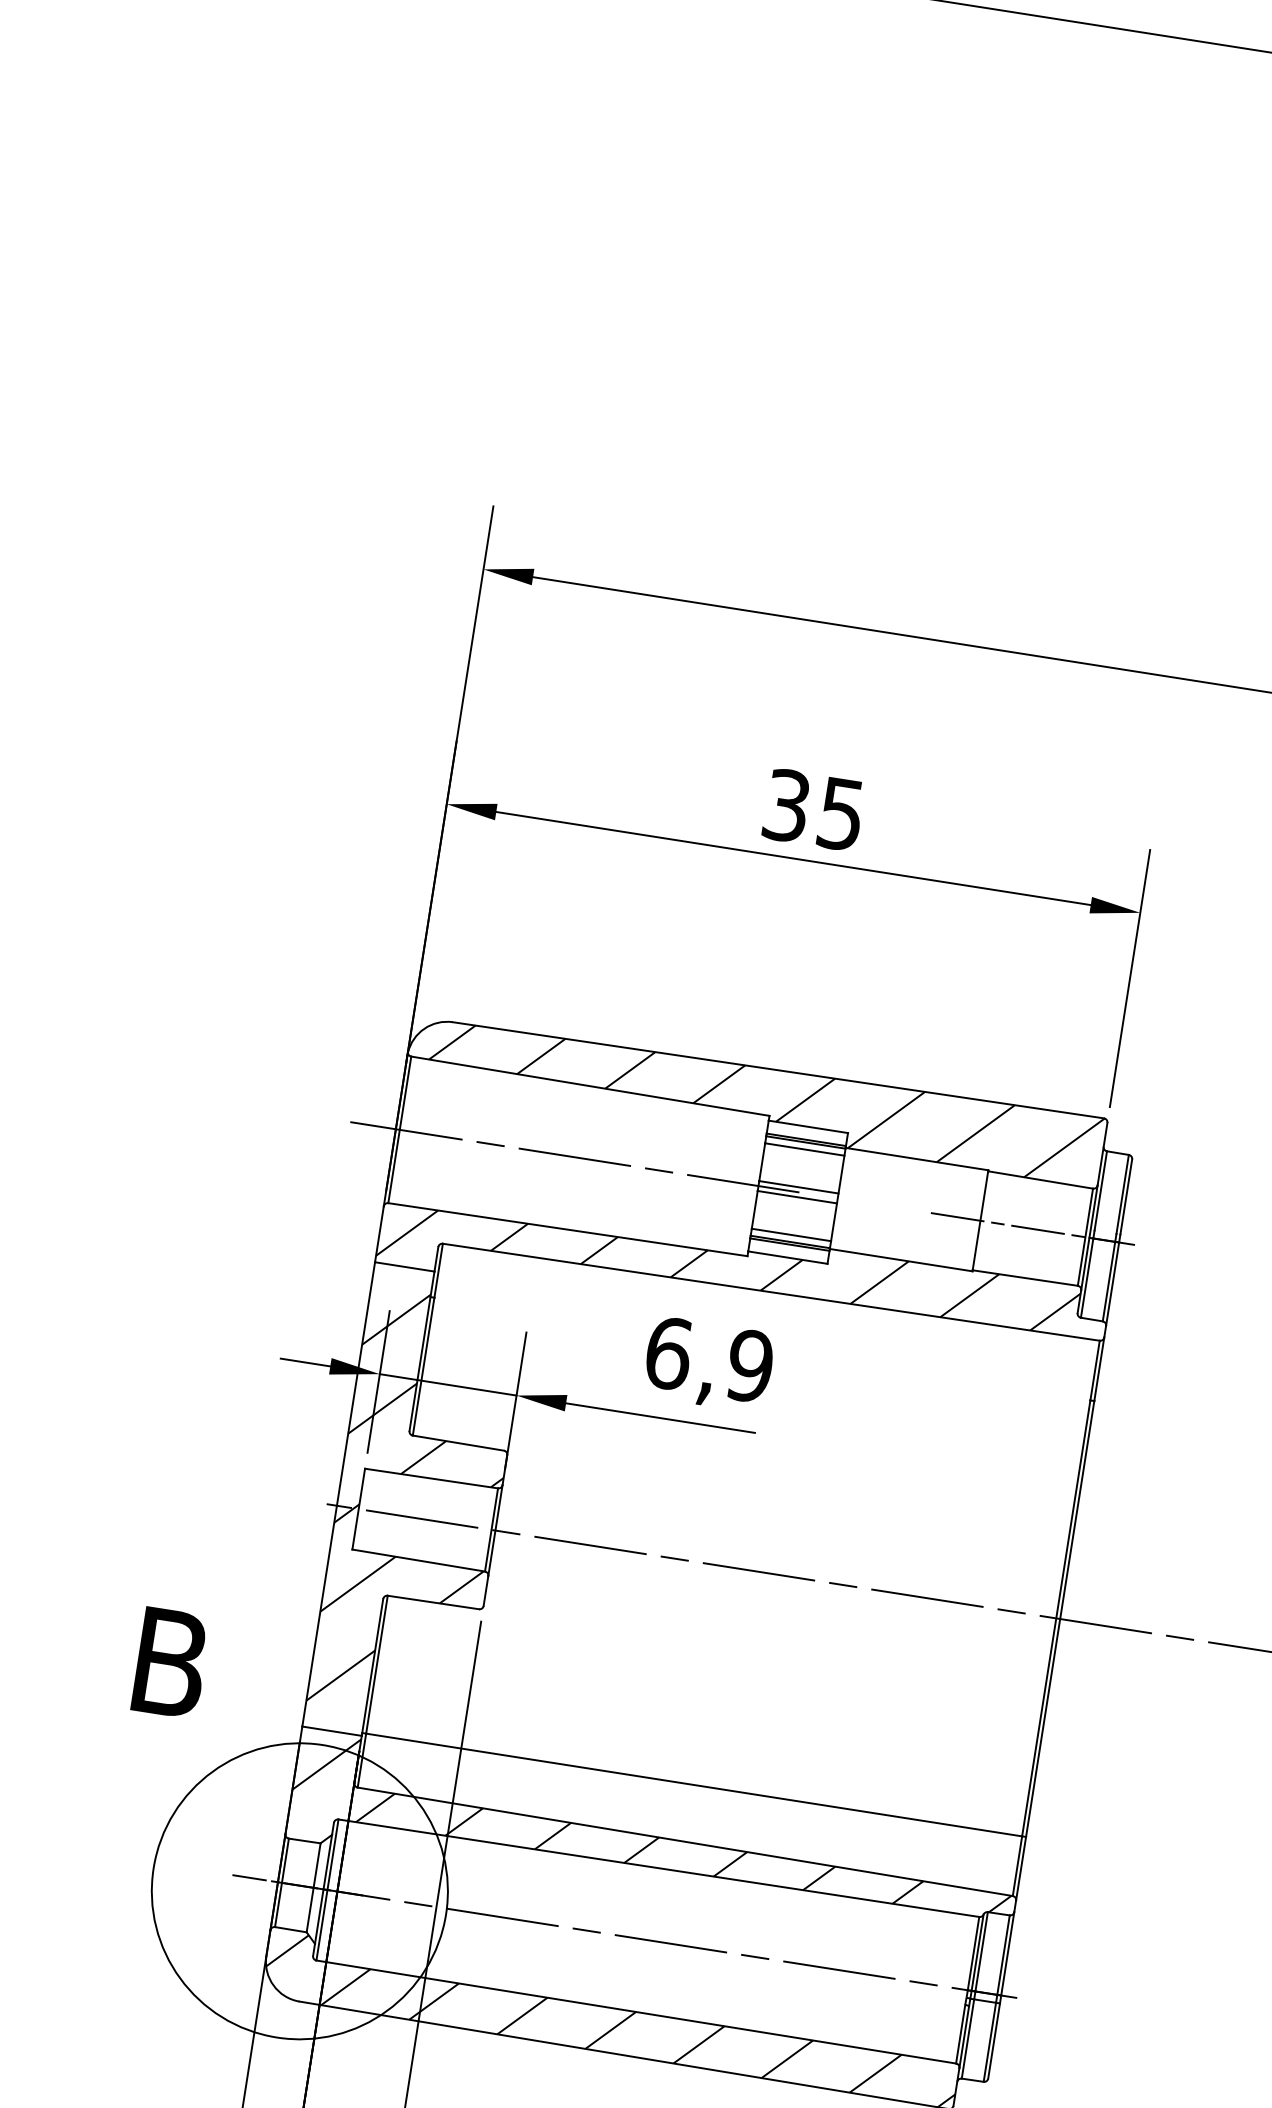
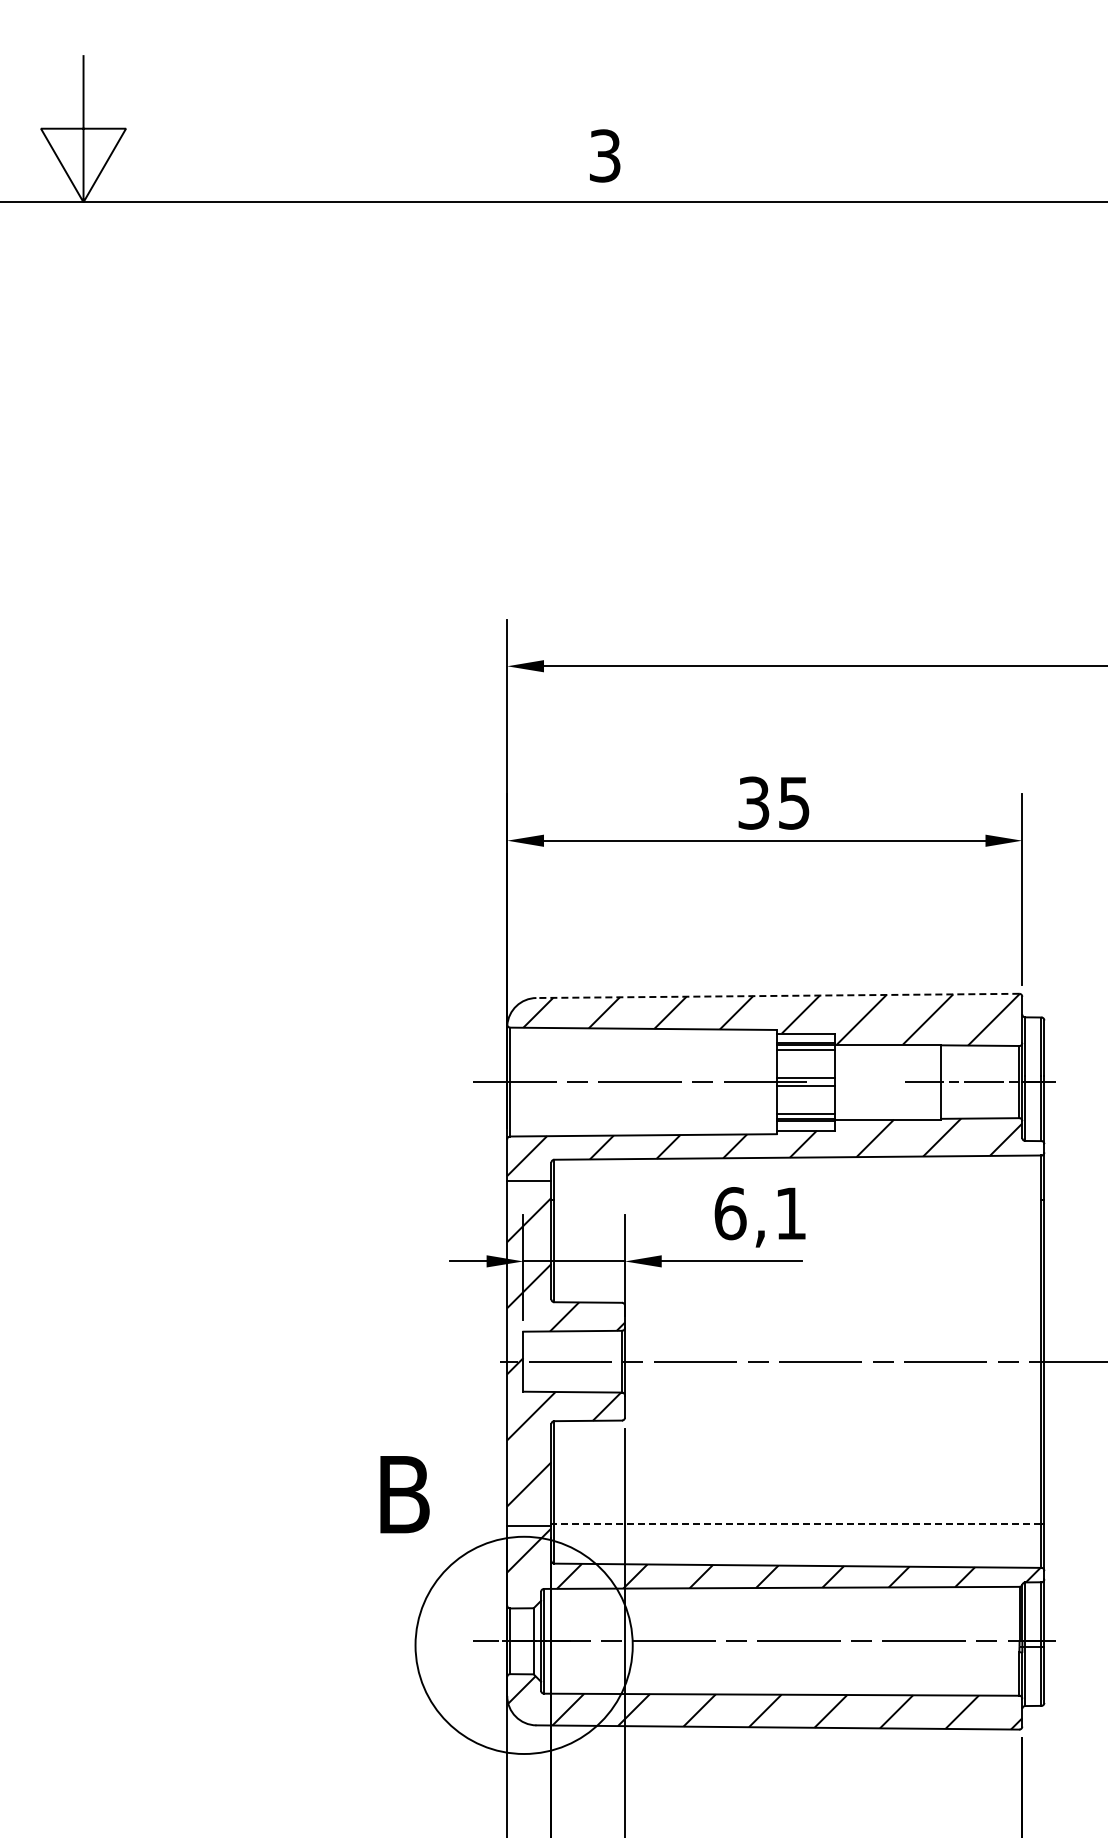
line: (778, 1069) -> (777, 995), solid -> dashed
text: (749, 1365) -> (790, 1213), 6,9 -> 6,1
line: (693, 1784) -> (797, 1523), solid -> dashed

